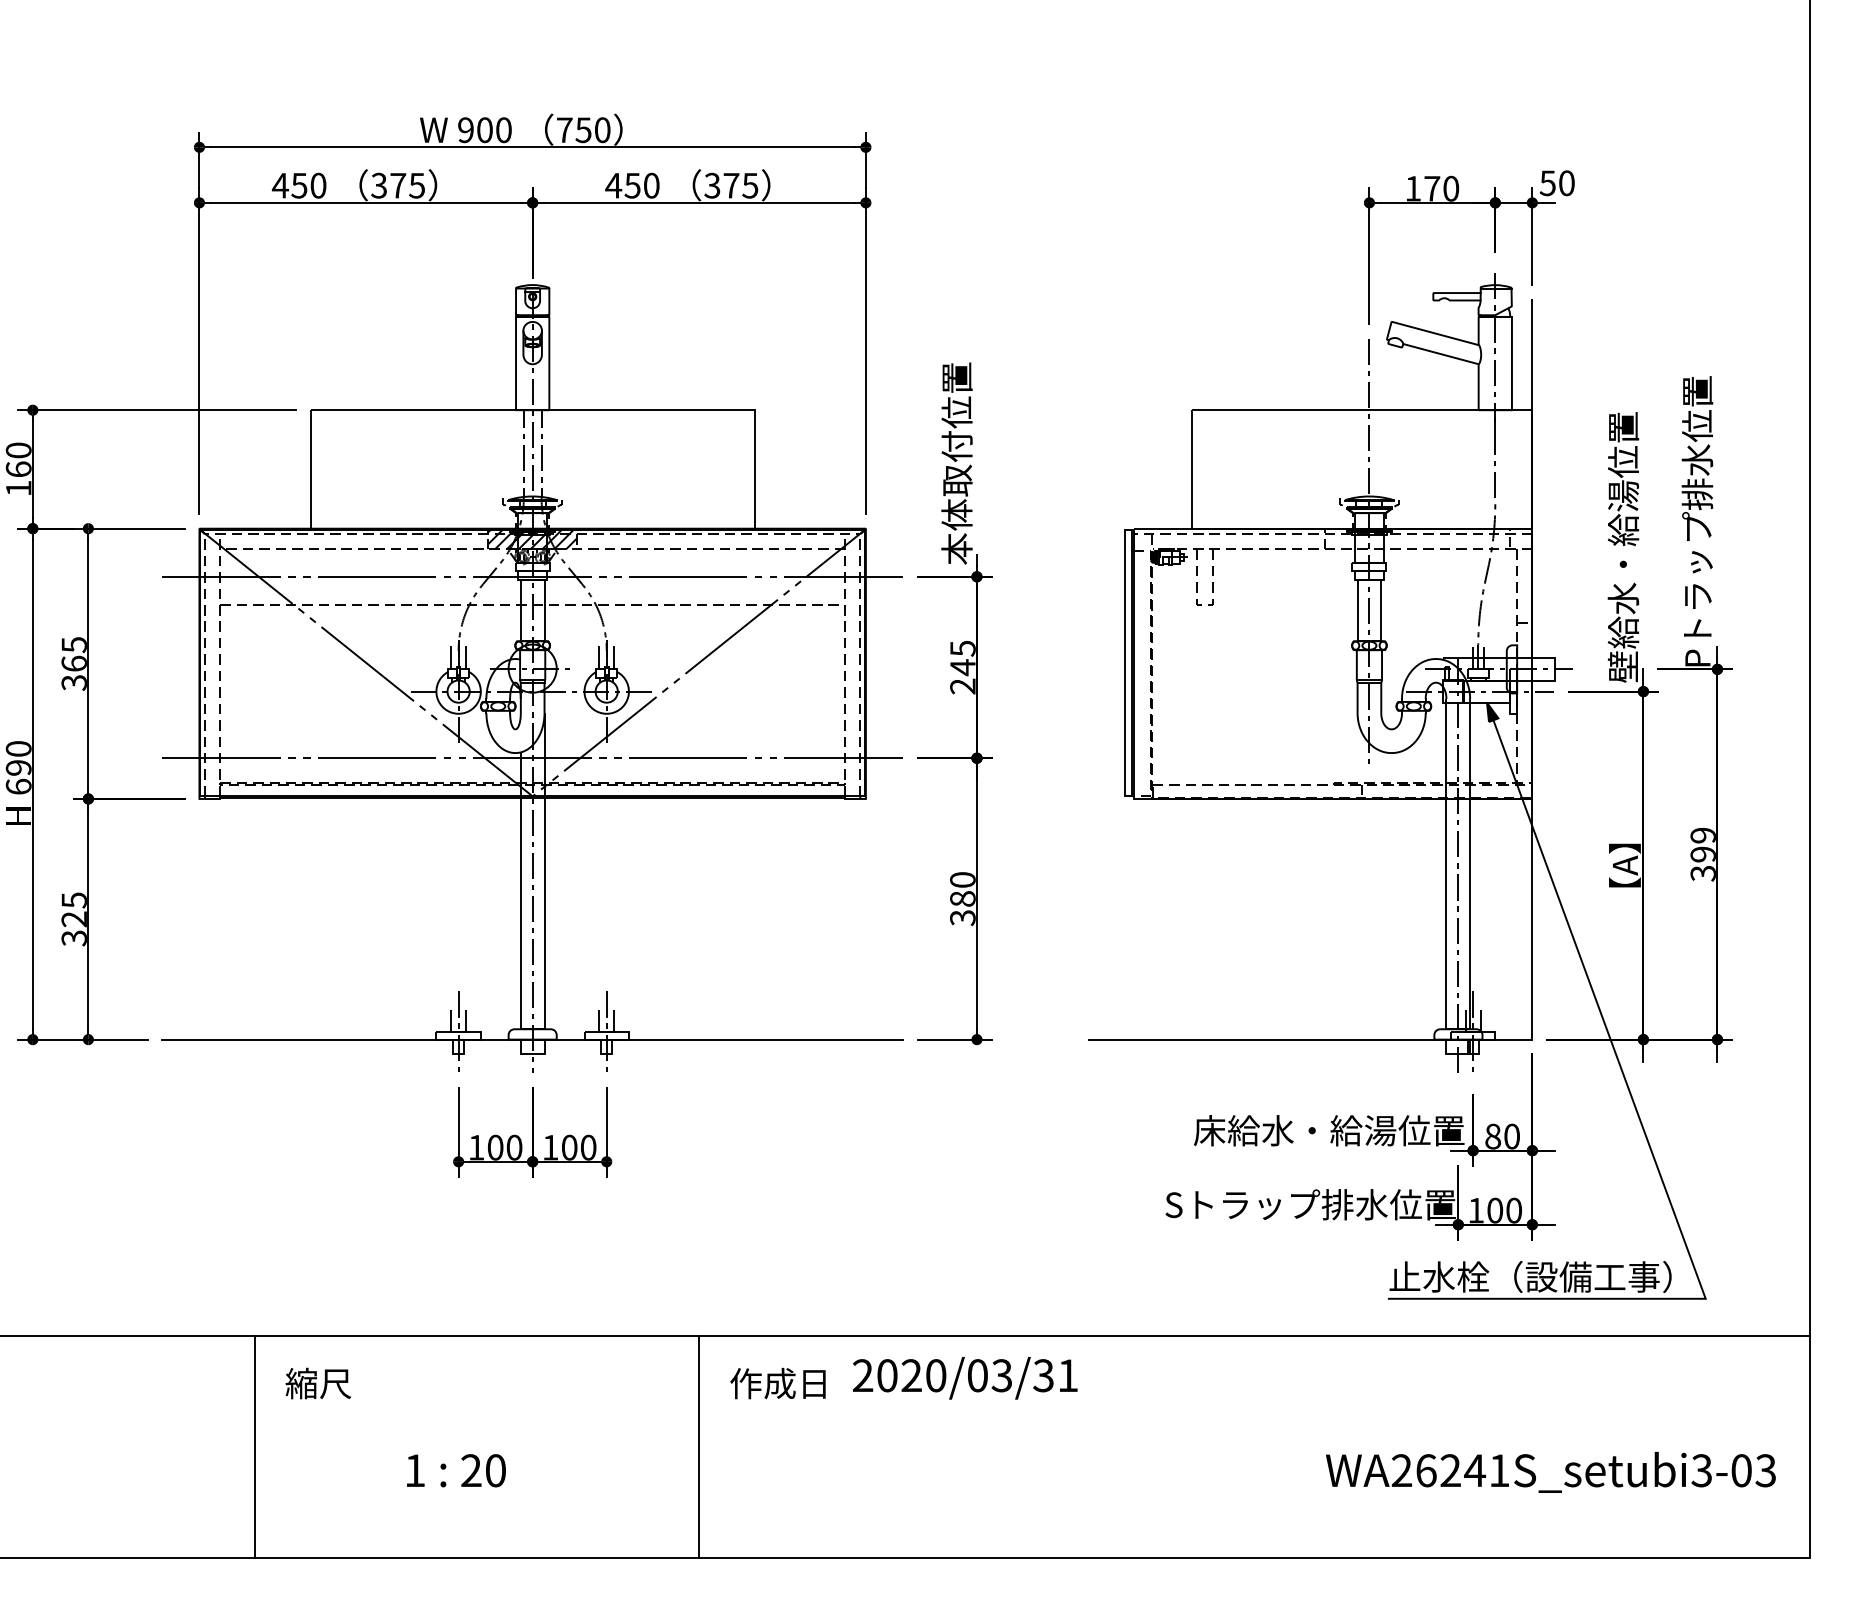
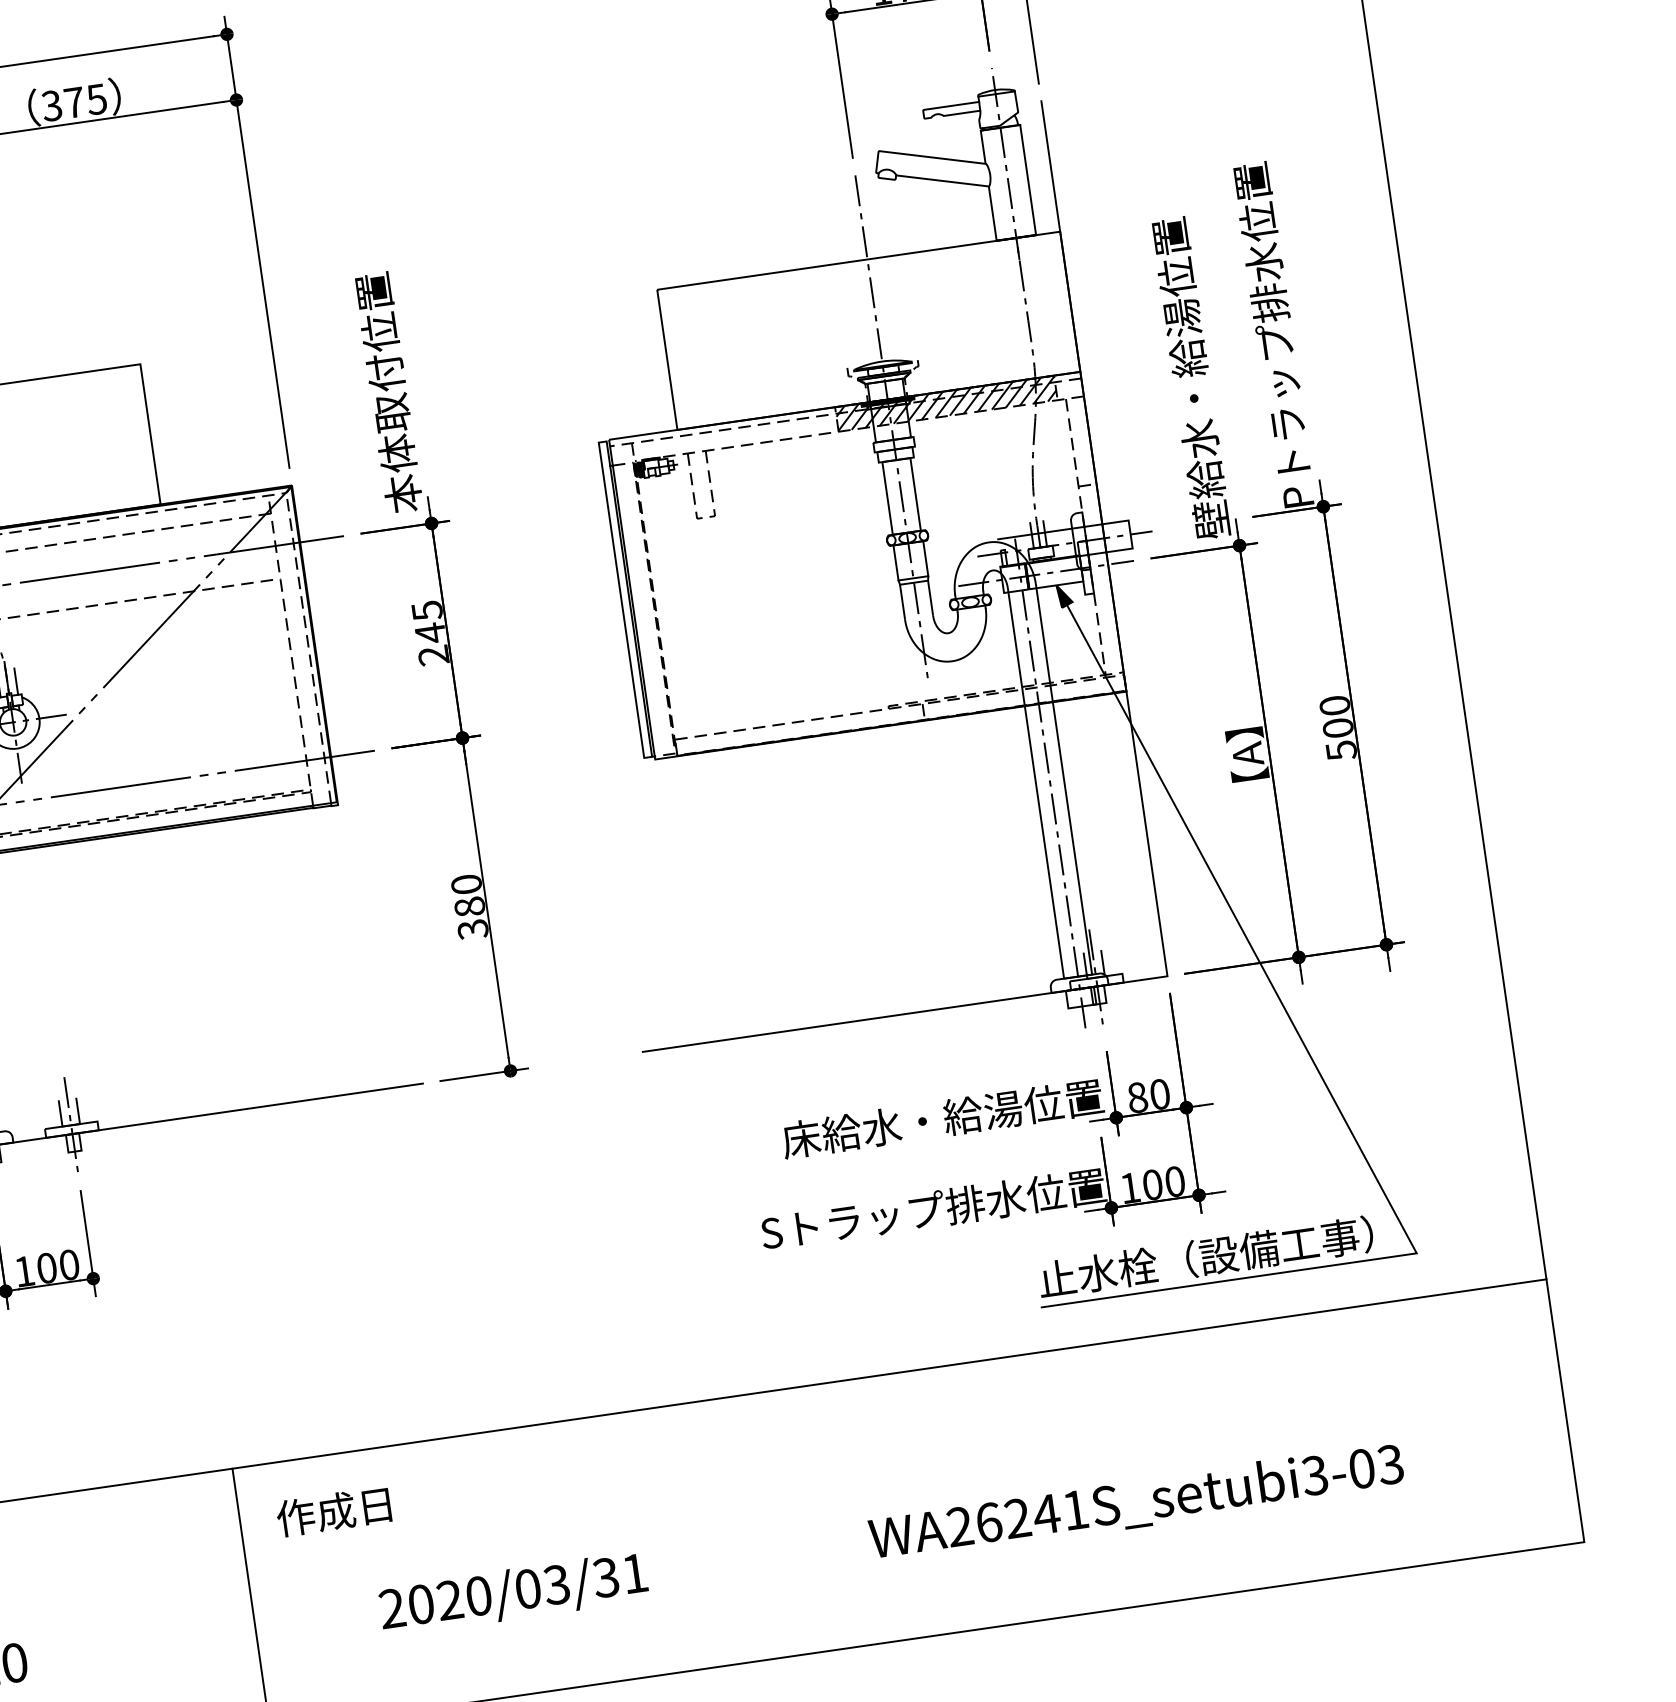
hatch: (1417, 538) -> (946, 403), added
text: (1702, 854) -> (1337, 728), 399 -> 500
text: (965, 1378) -> (514, 1594), moved
text: (1550, 1472) -> (1136, 1503), moved

